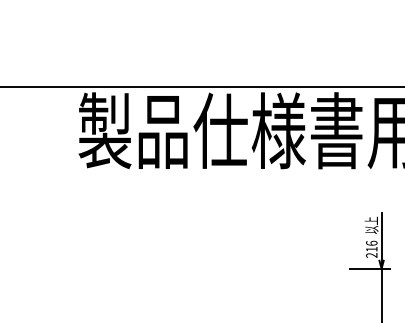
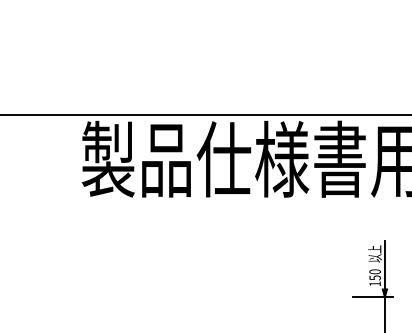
text: (371, 248) -> (374, 277), 216 -> 150

